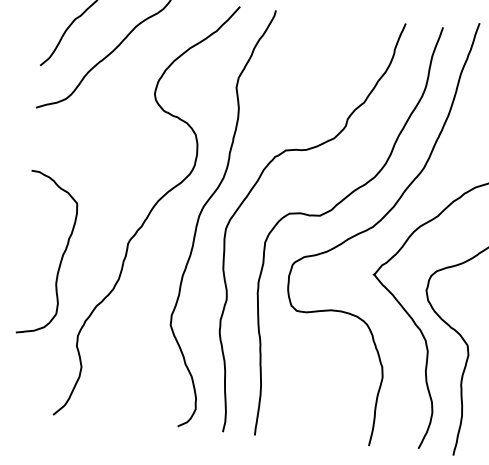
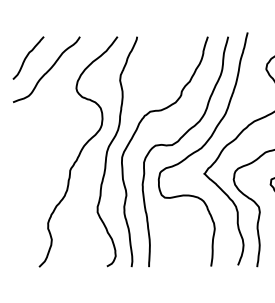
curve: (60, 255) -> (34, 180), removed

